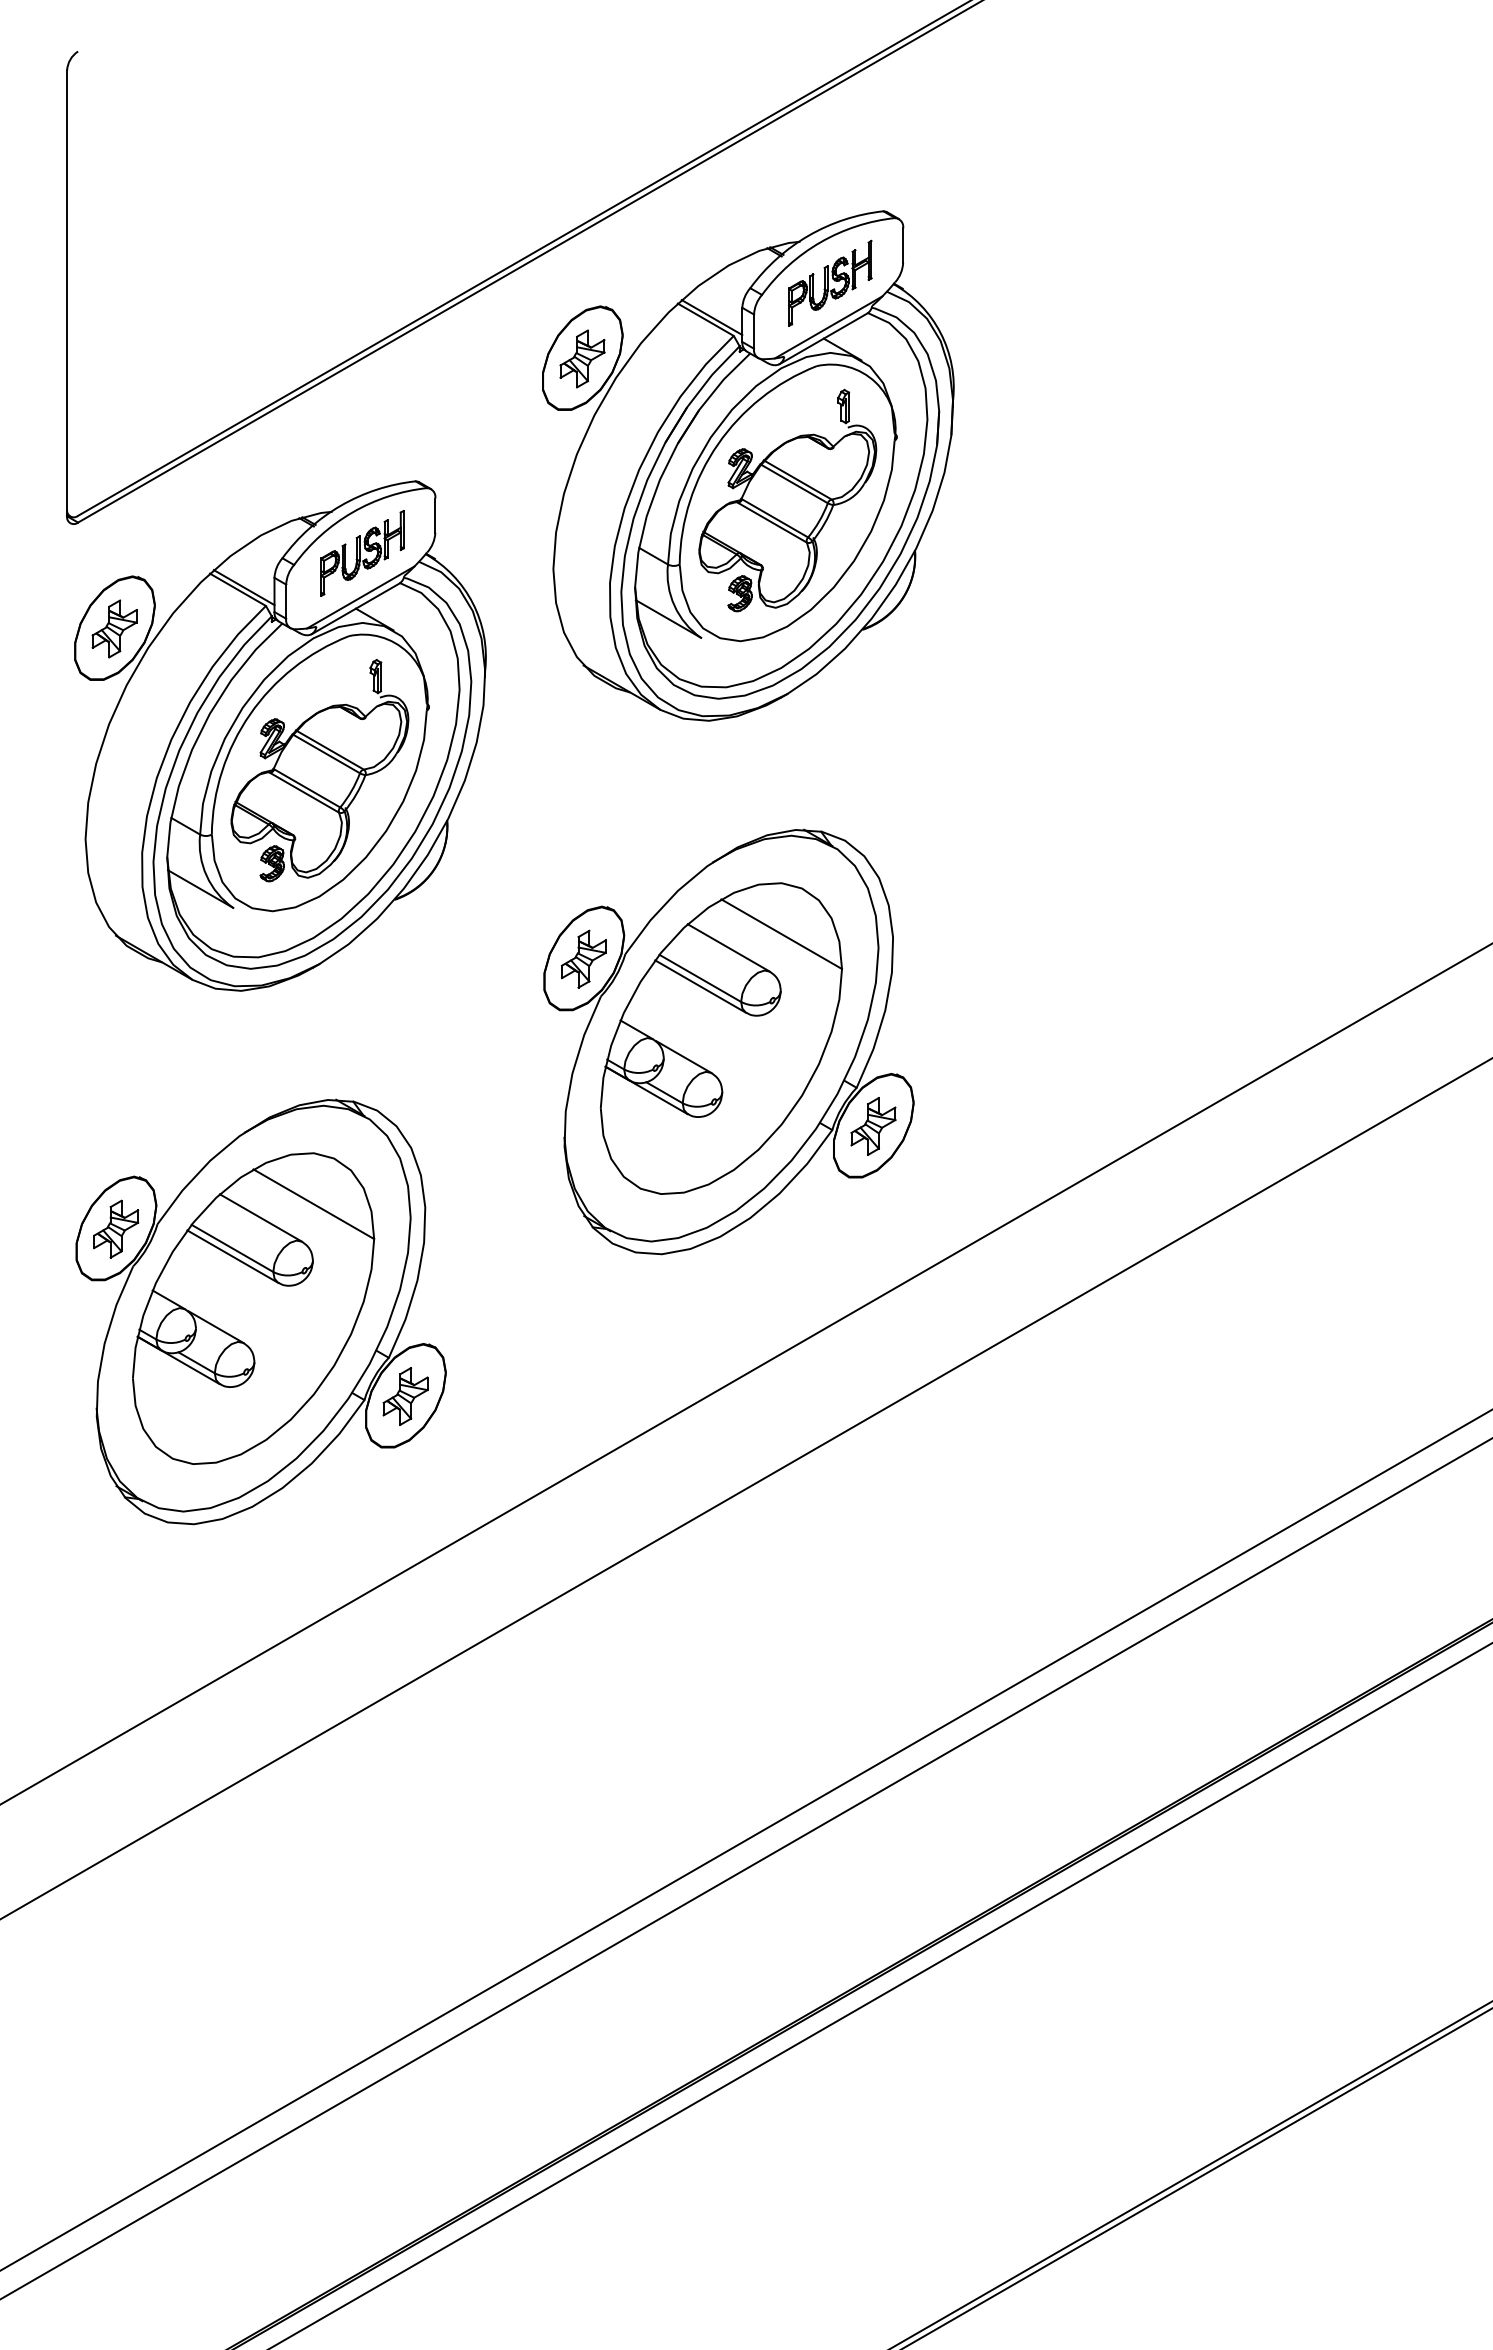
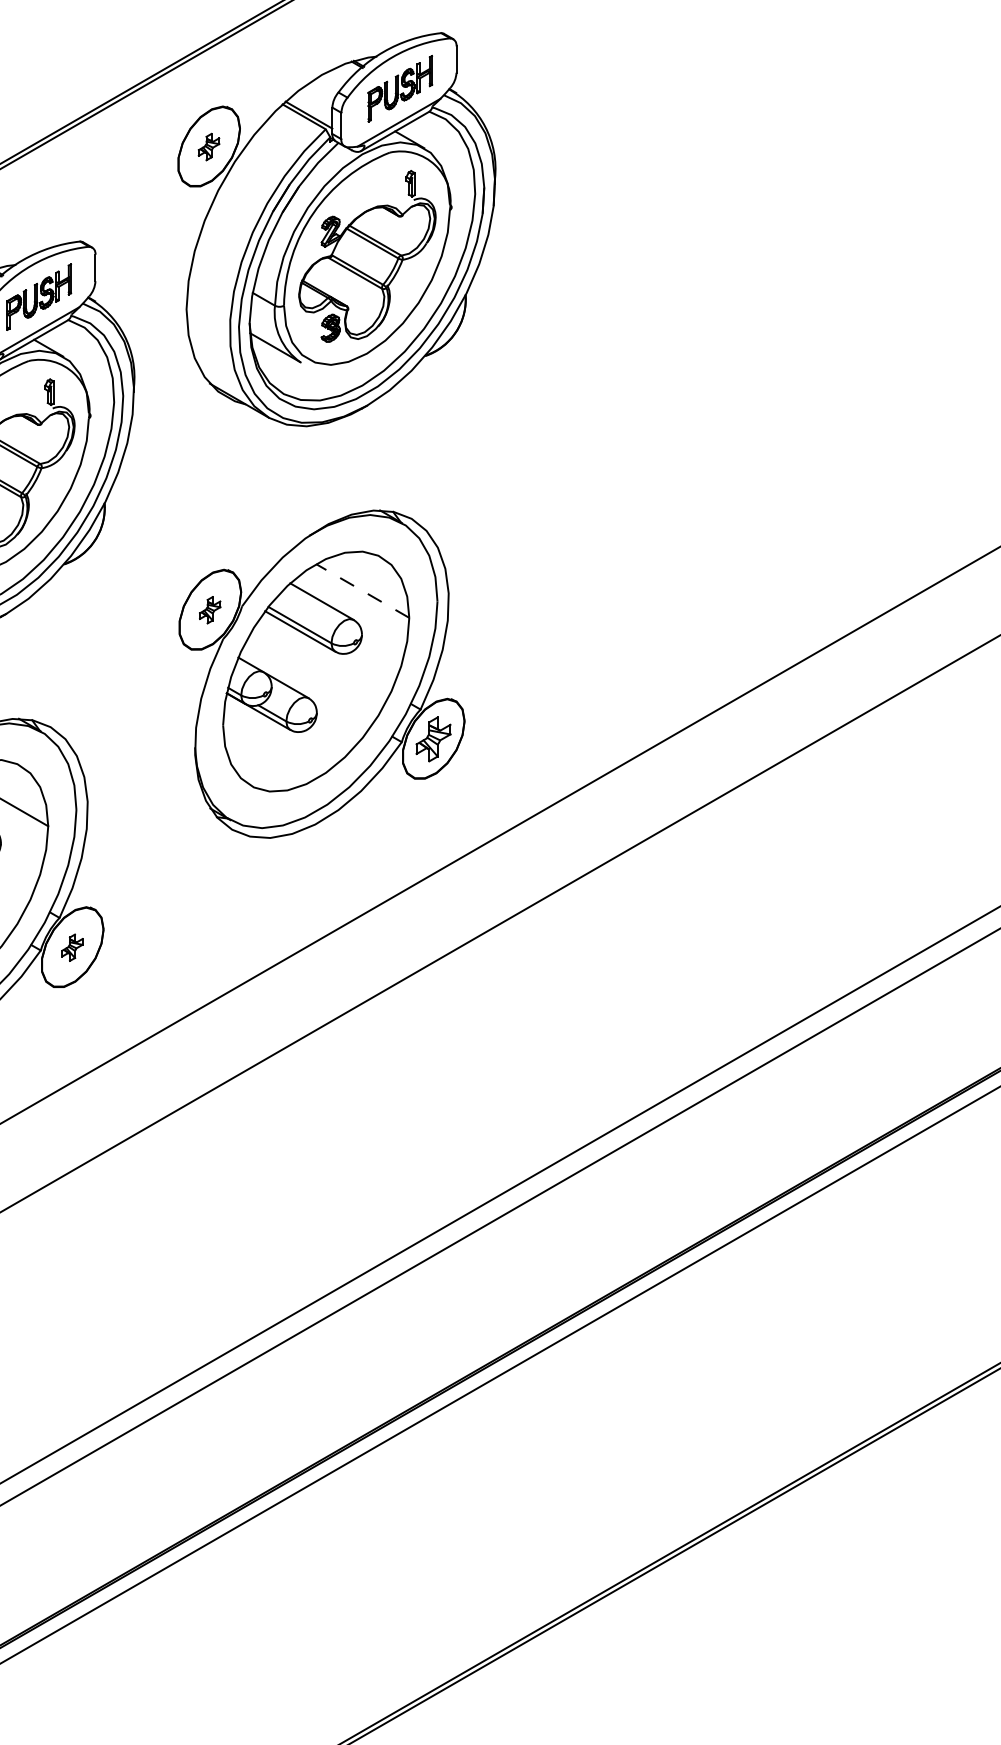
part: (582, 358) -> (209, 146), size x0.6
line: (781, 934) -> (362, 591), solid -> dashed
part: (583, 958) -> (209, 609), size x0.6
part: (405, 1396) -> (72, 947), size x0.6

